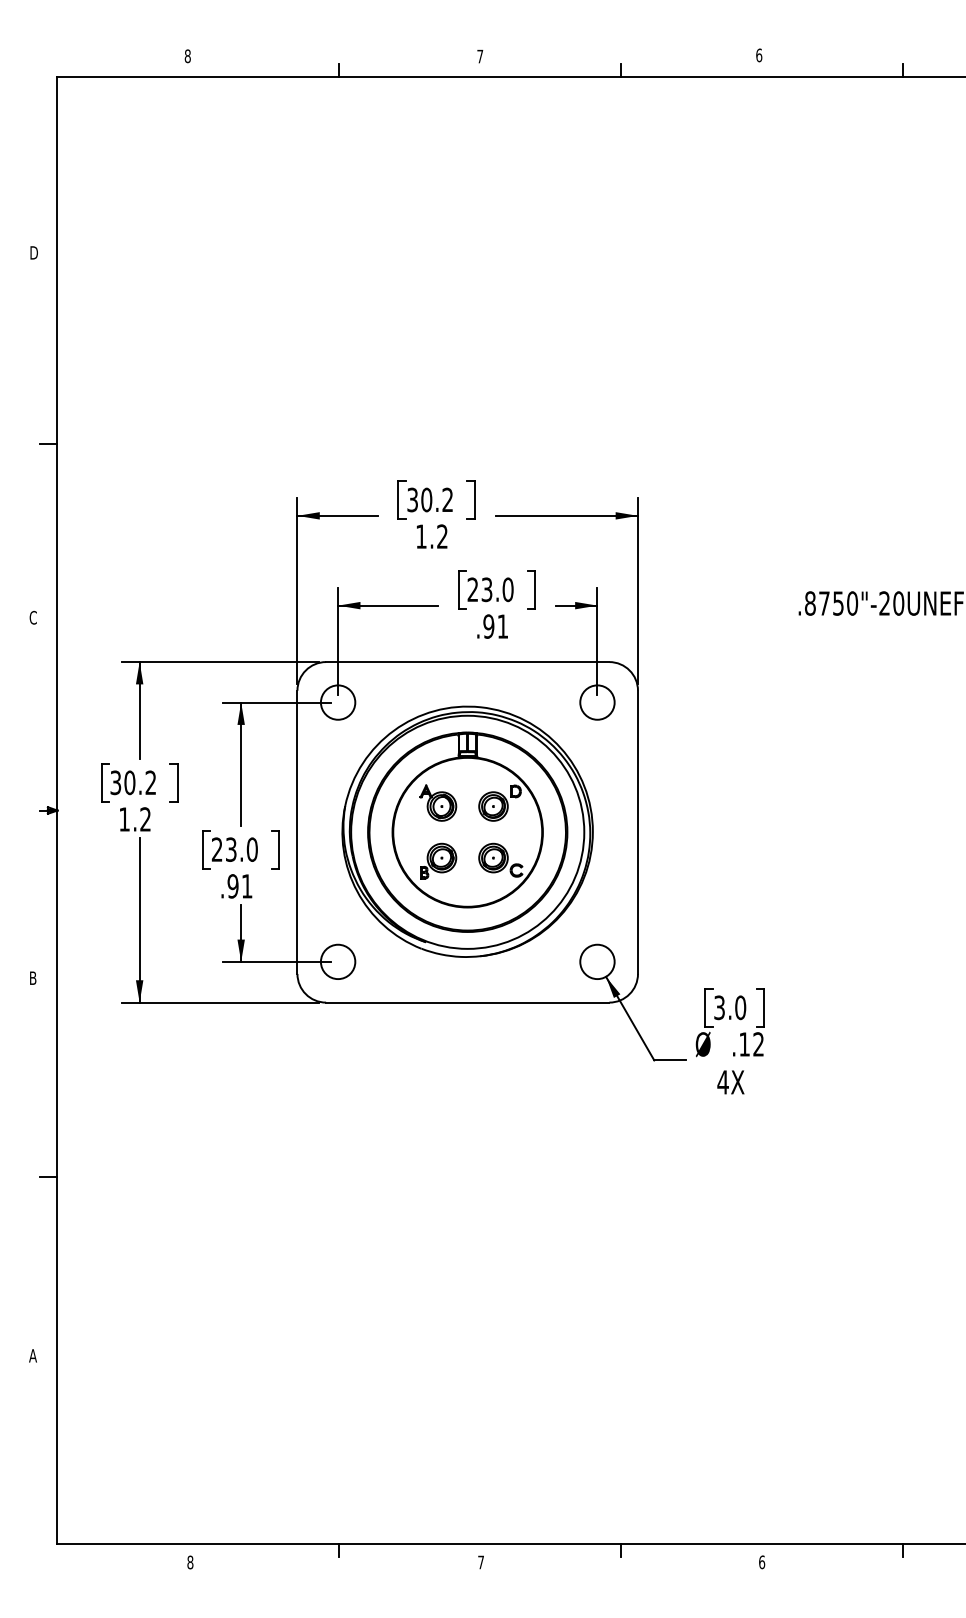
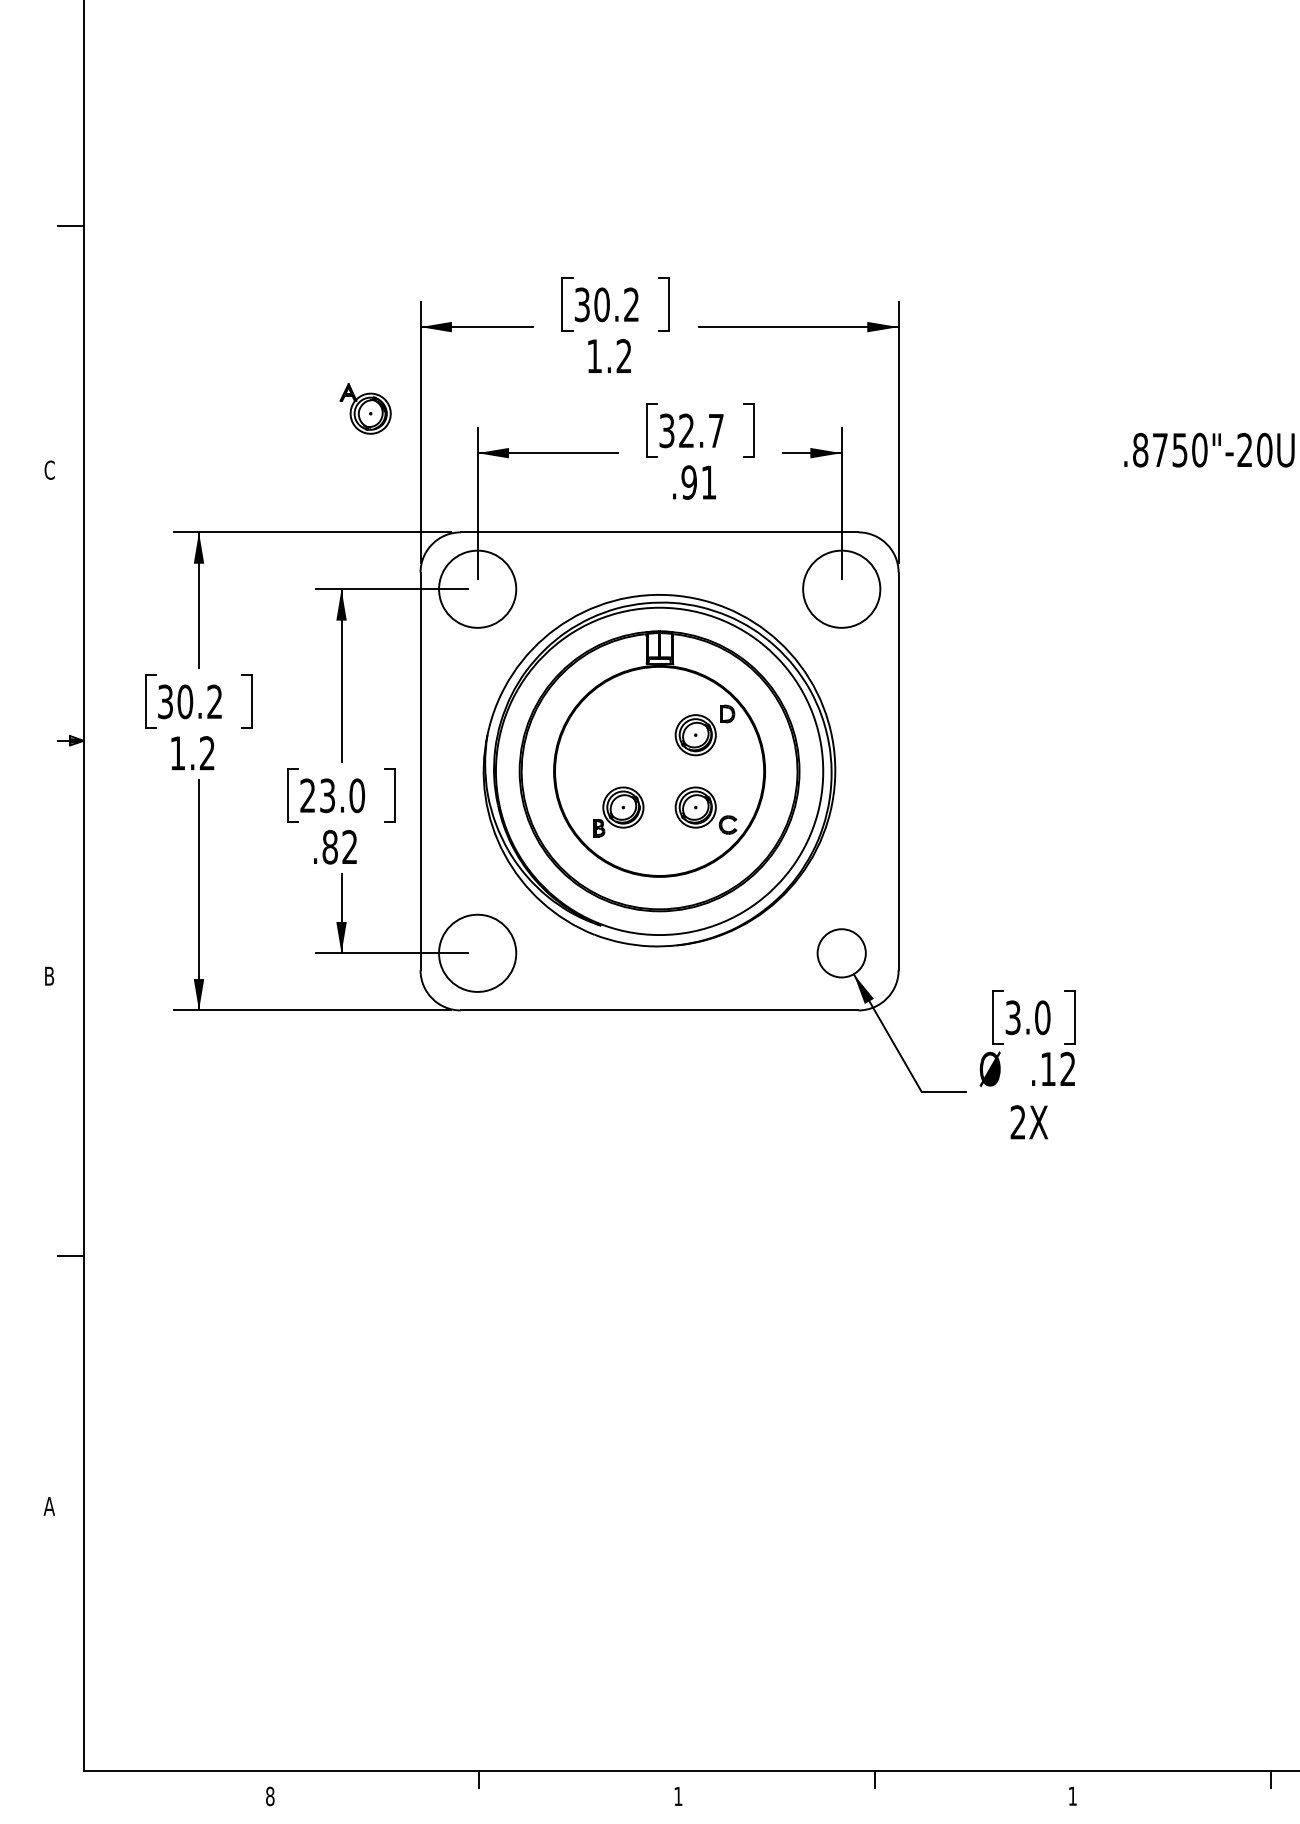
text: (490, 589) -> (691, 430), 23.0 -> 32.7
circle: (337, 702) -> (476, 589), size x1.6
circle: (597, 702) -> (841, 589), size x1.6
part: (438, 802) -> (365, 408), moved
text: (239, 886) -> (339, 847), .91 -> .82
circle: (337, 961) -> (476, 952), size x1.6
text: (722, 1082) -> (1017, 1122), 4X -> 2X
text: (480, 1562) -> (677, 1796), 7 -> 1
text: (762, 1562) -> (1073, 1796), 6 -> 1

